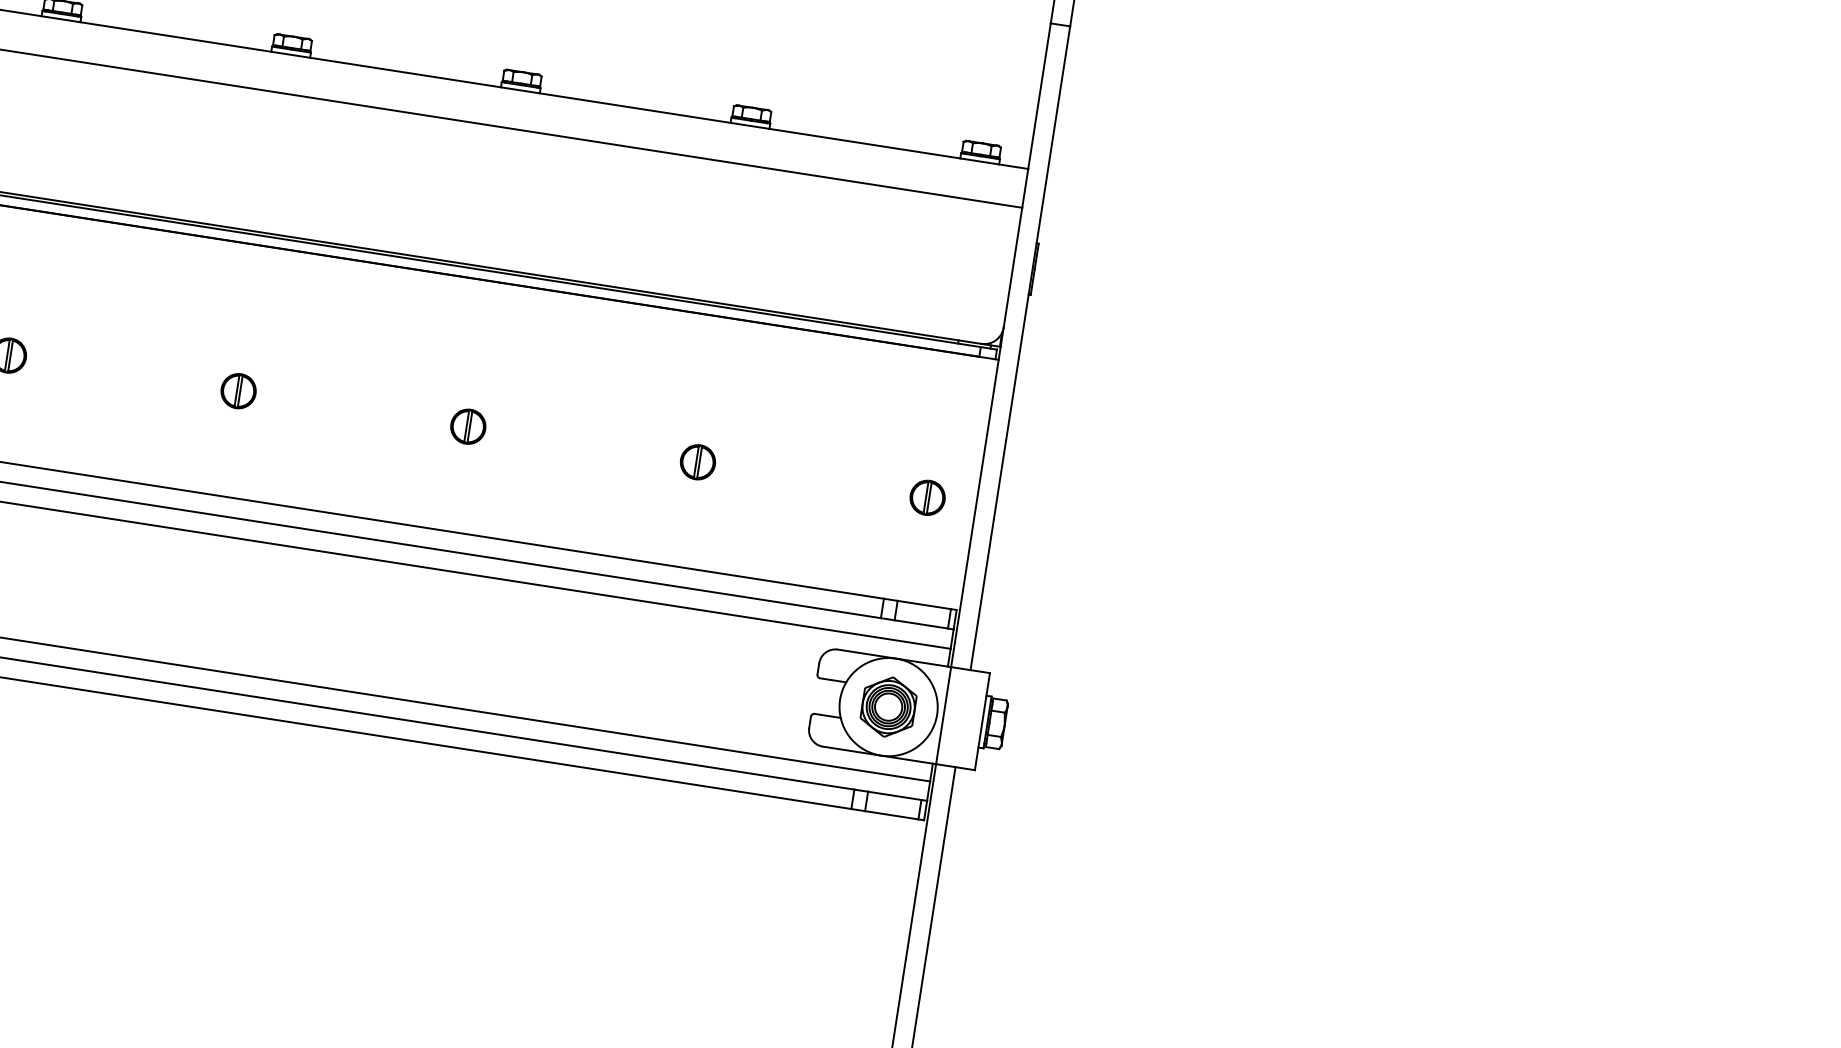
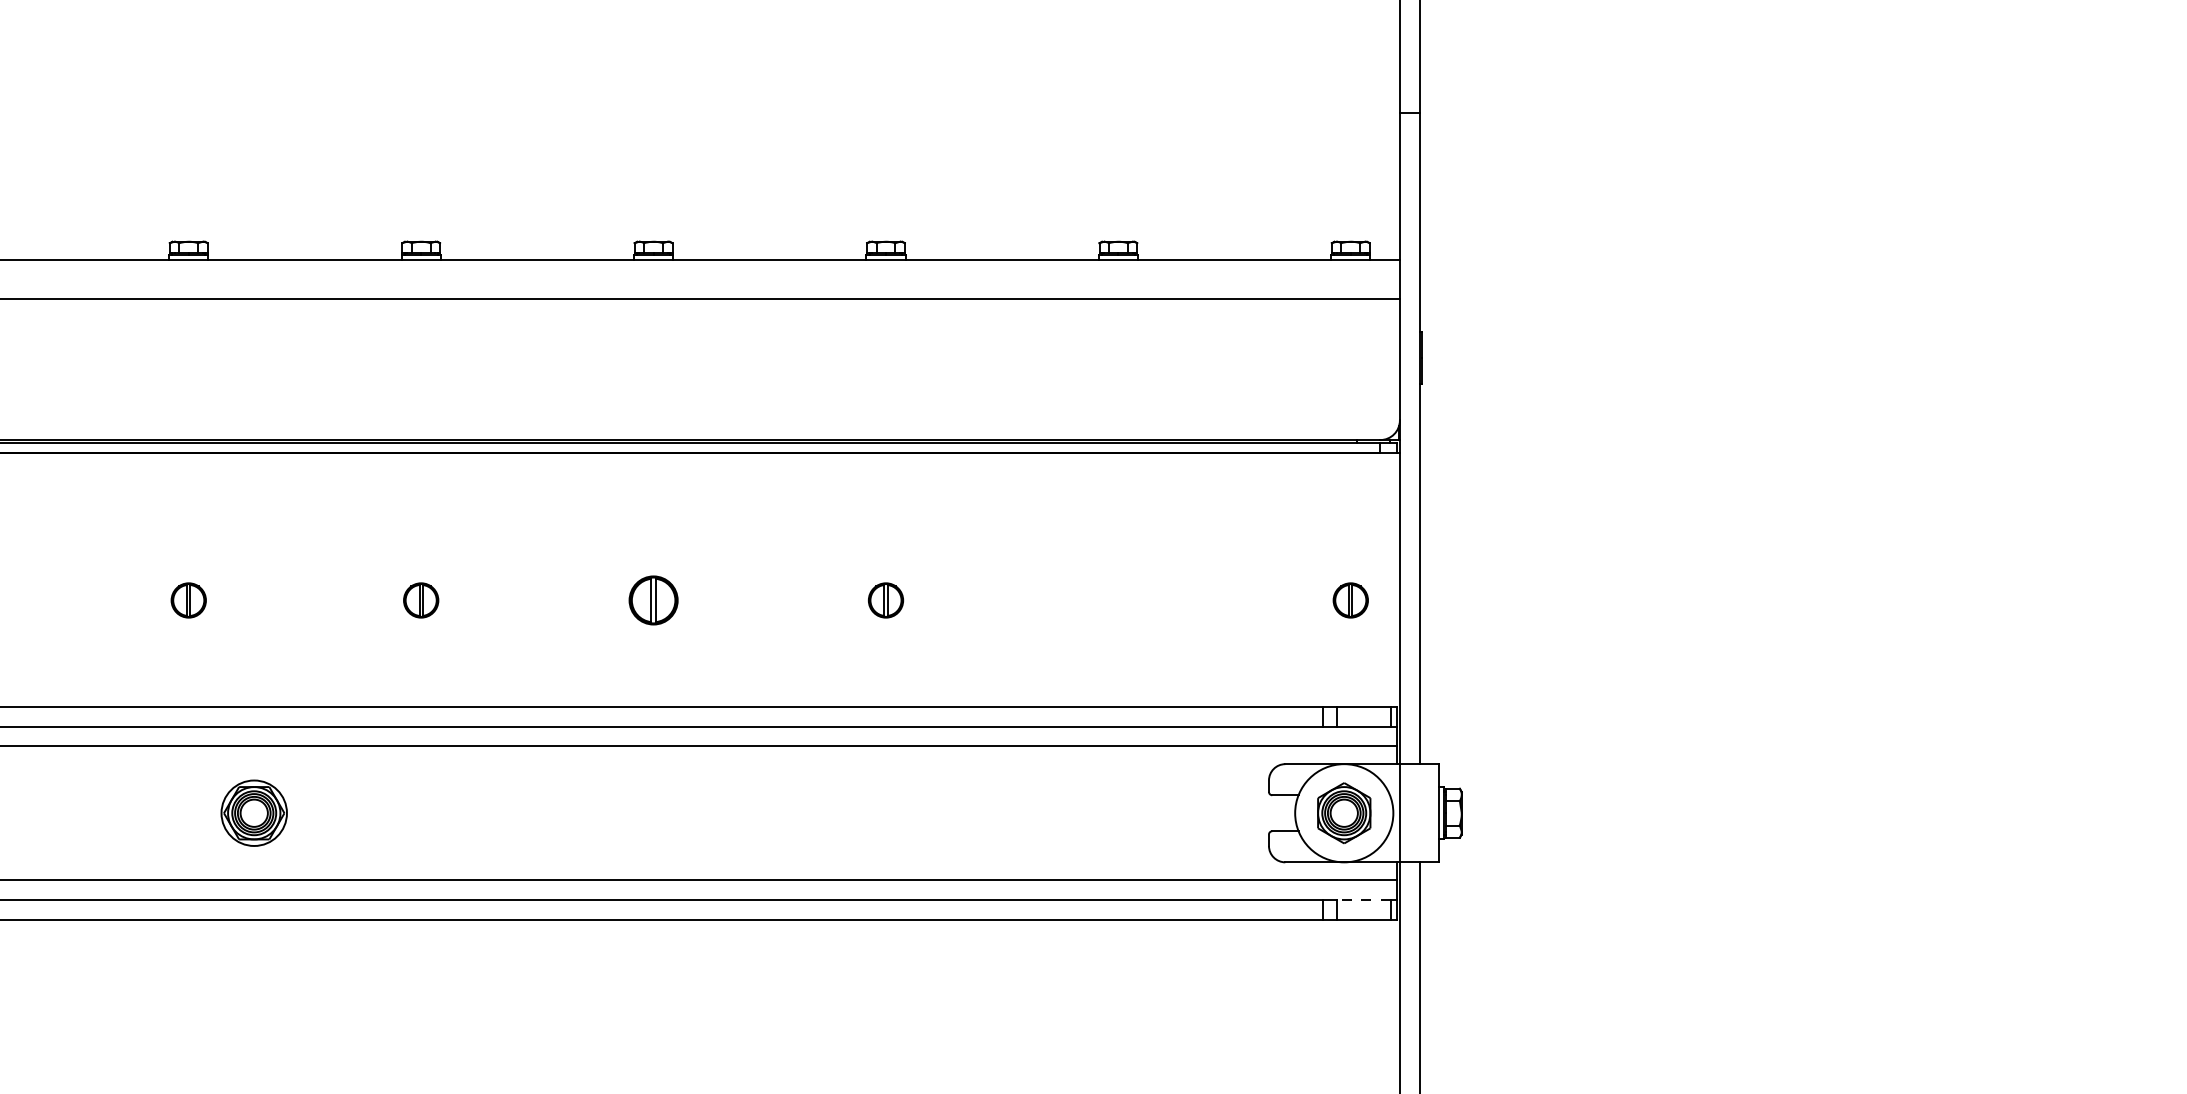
part: (238, 391) -> (653, 600), size x1.4
part: (698, 462) -> (1118, 600), removed
line: (894, 795) -> (1363, 899), solid -> dashed

